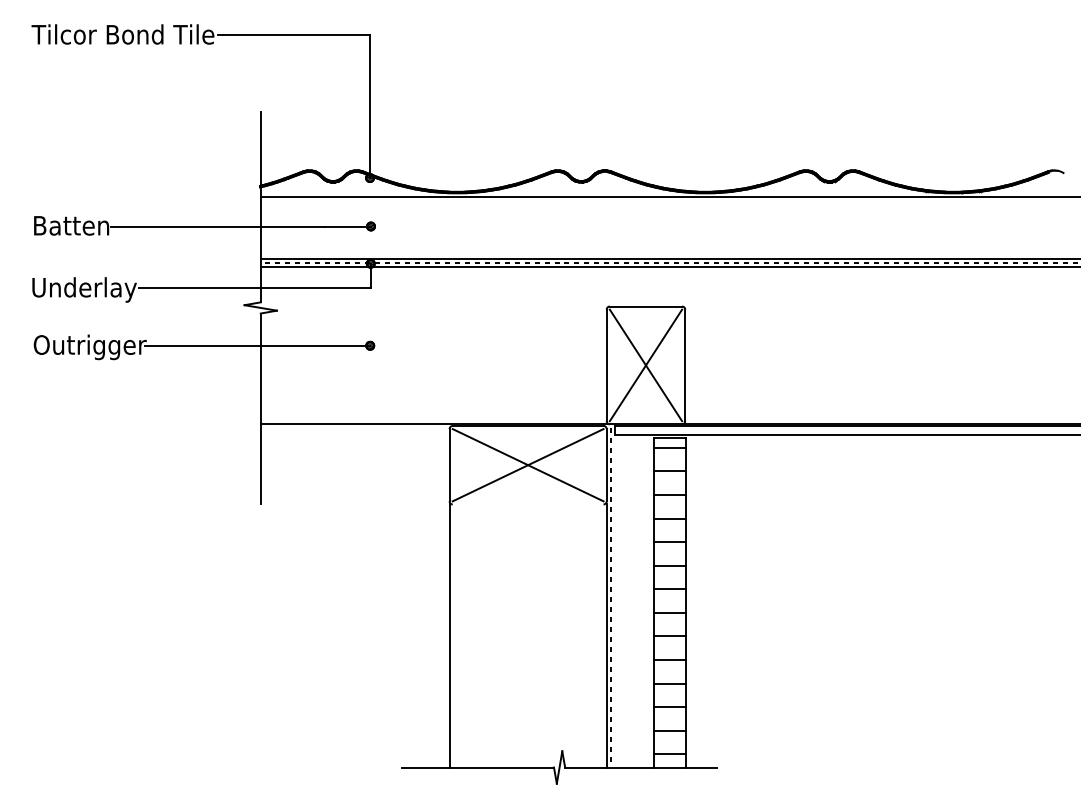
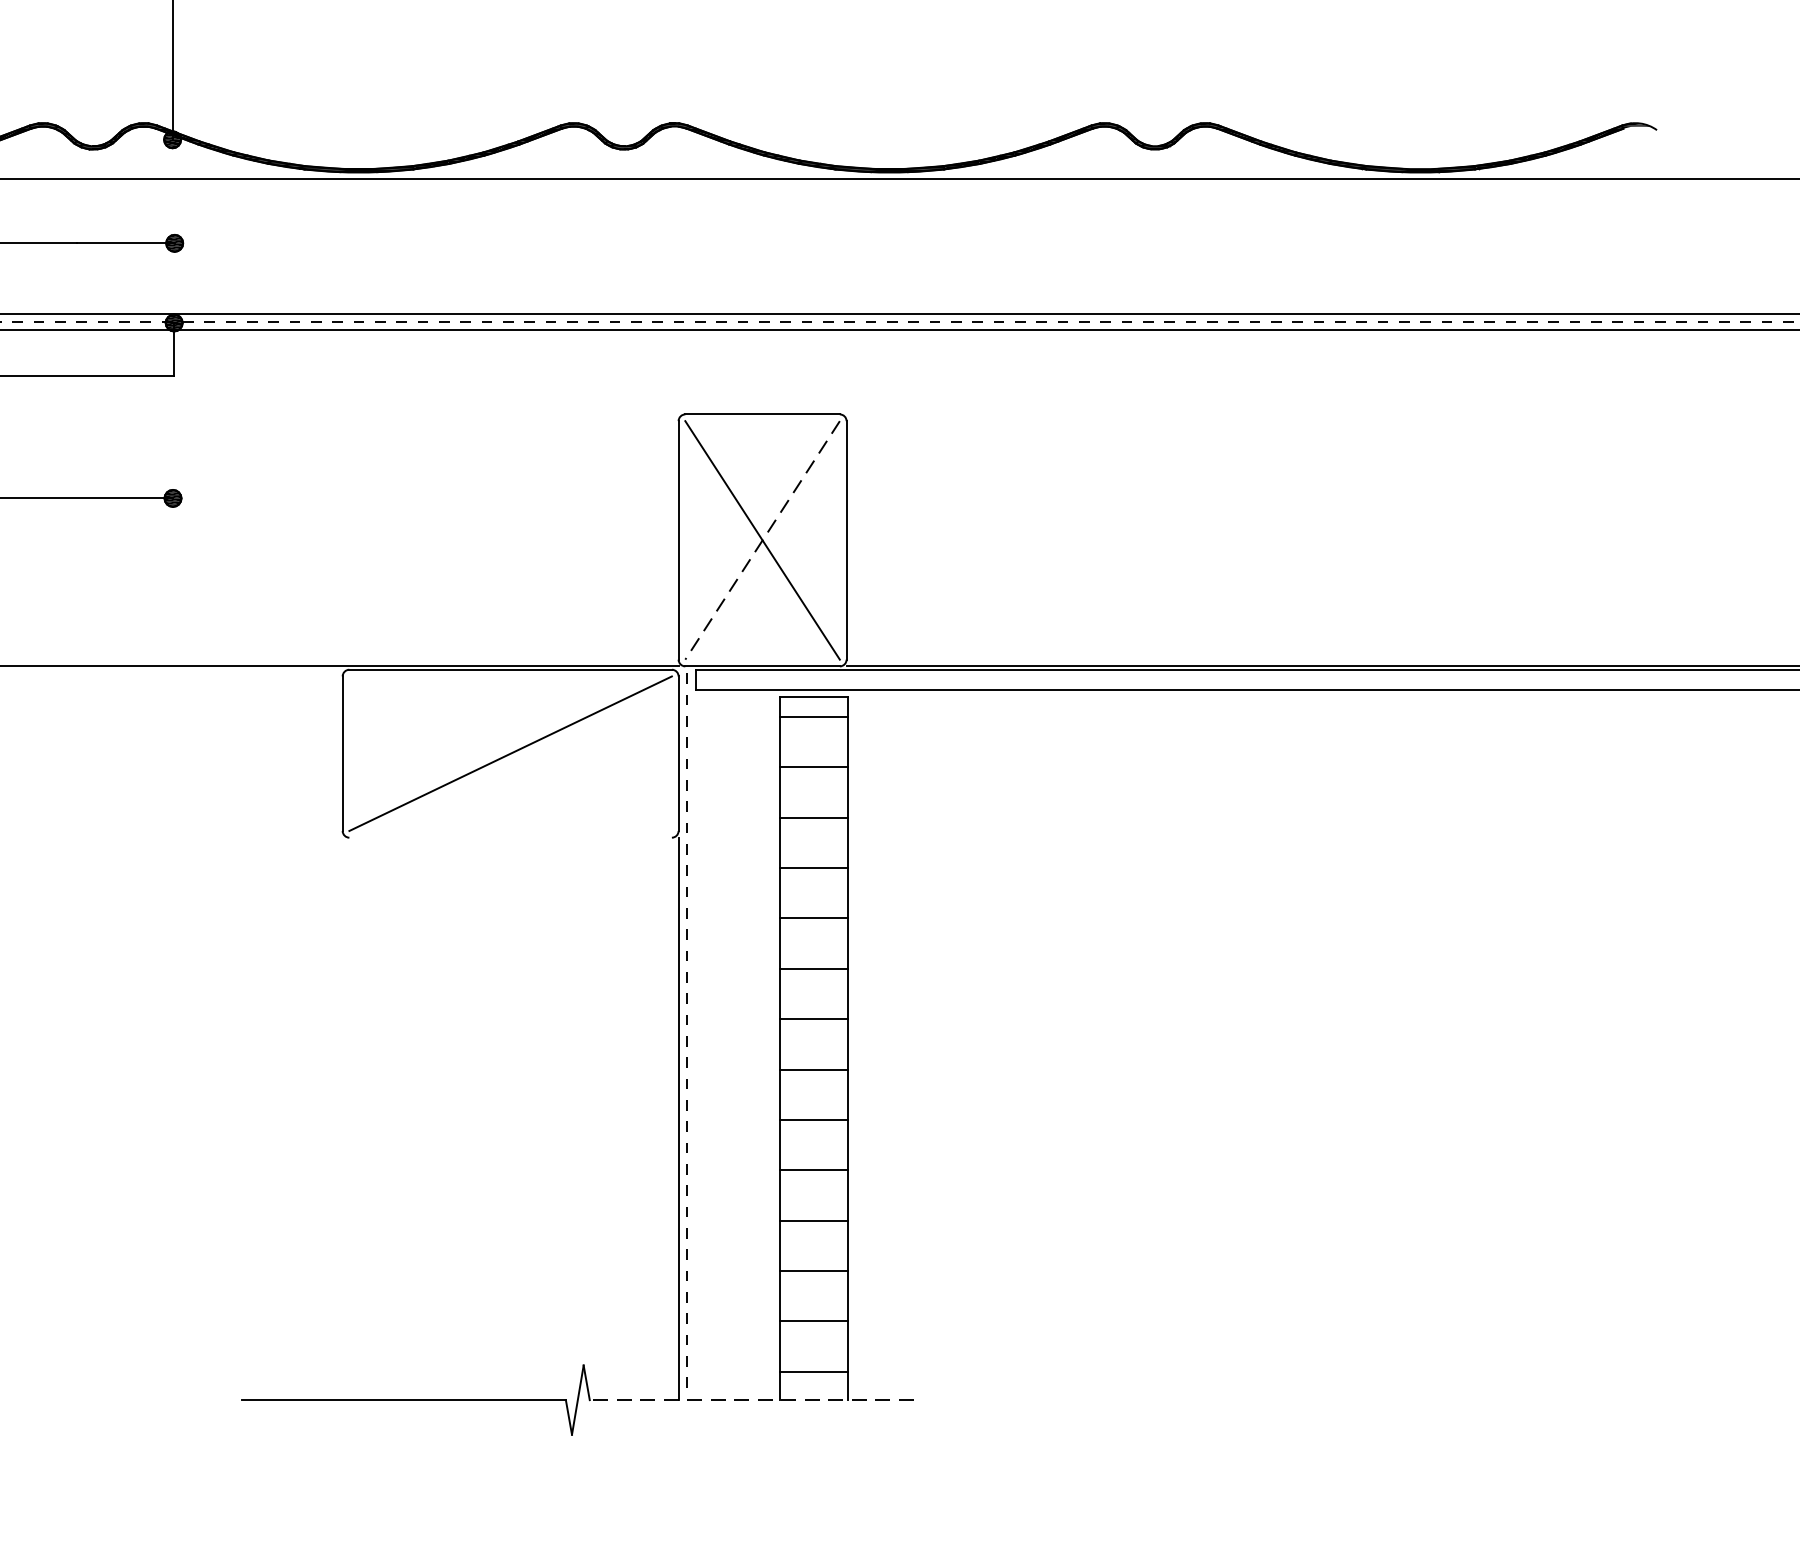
line: (645, 365) -> (761, 540), solid -> dashed
line: (527, 465) -> (509, 754), removed
line: (449, 635) -> (342, 1117), removed
line: (640, 767) -> (750, 1400), solid -> dashed

